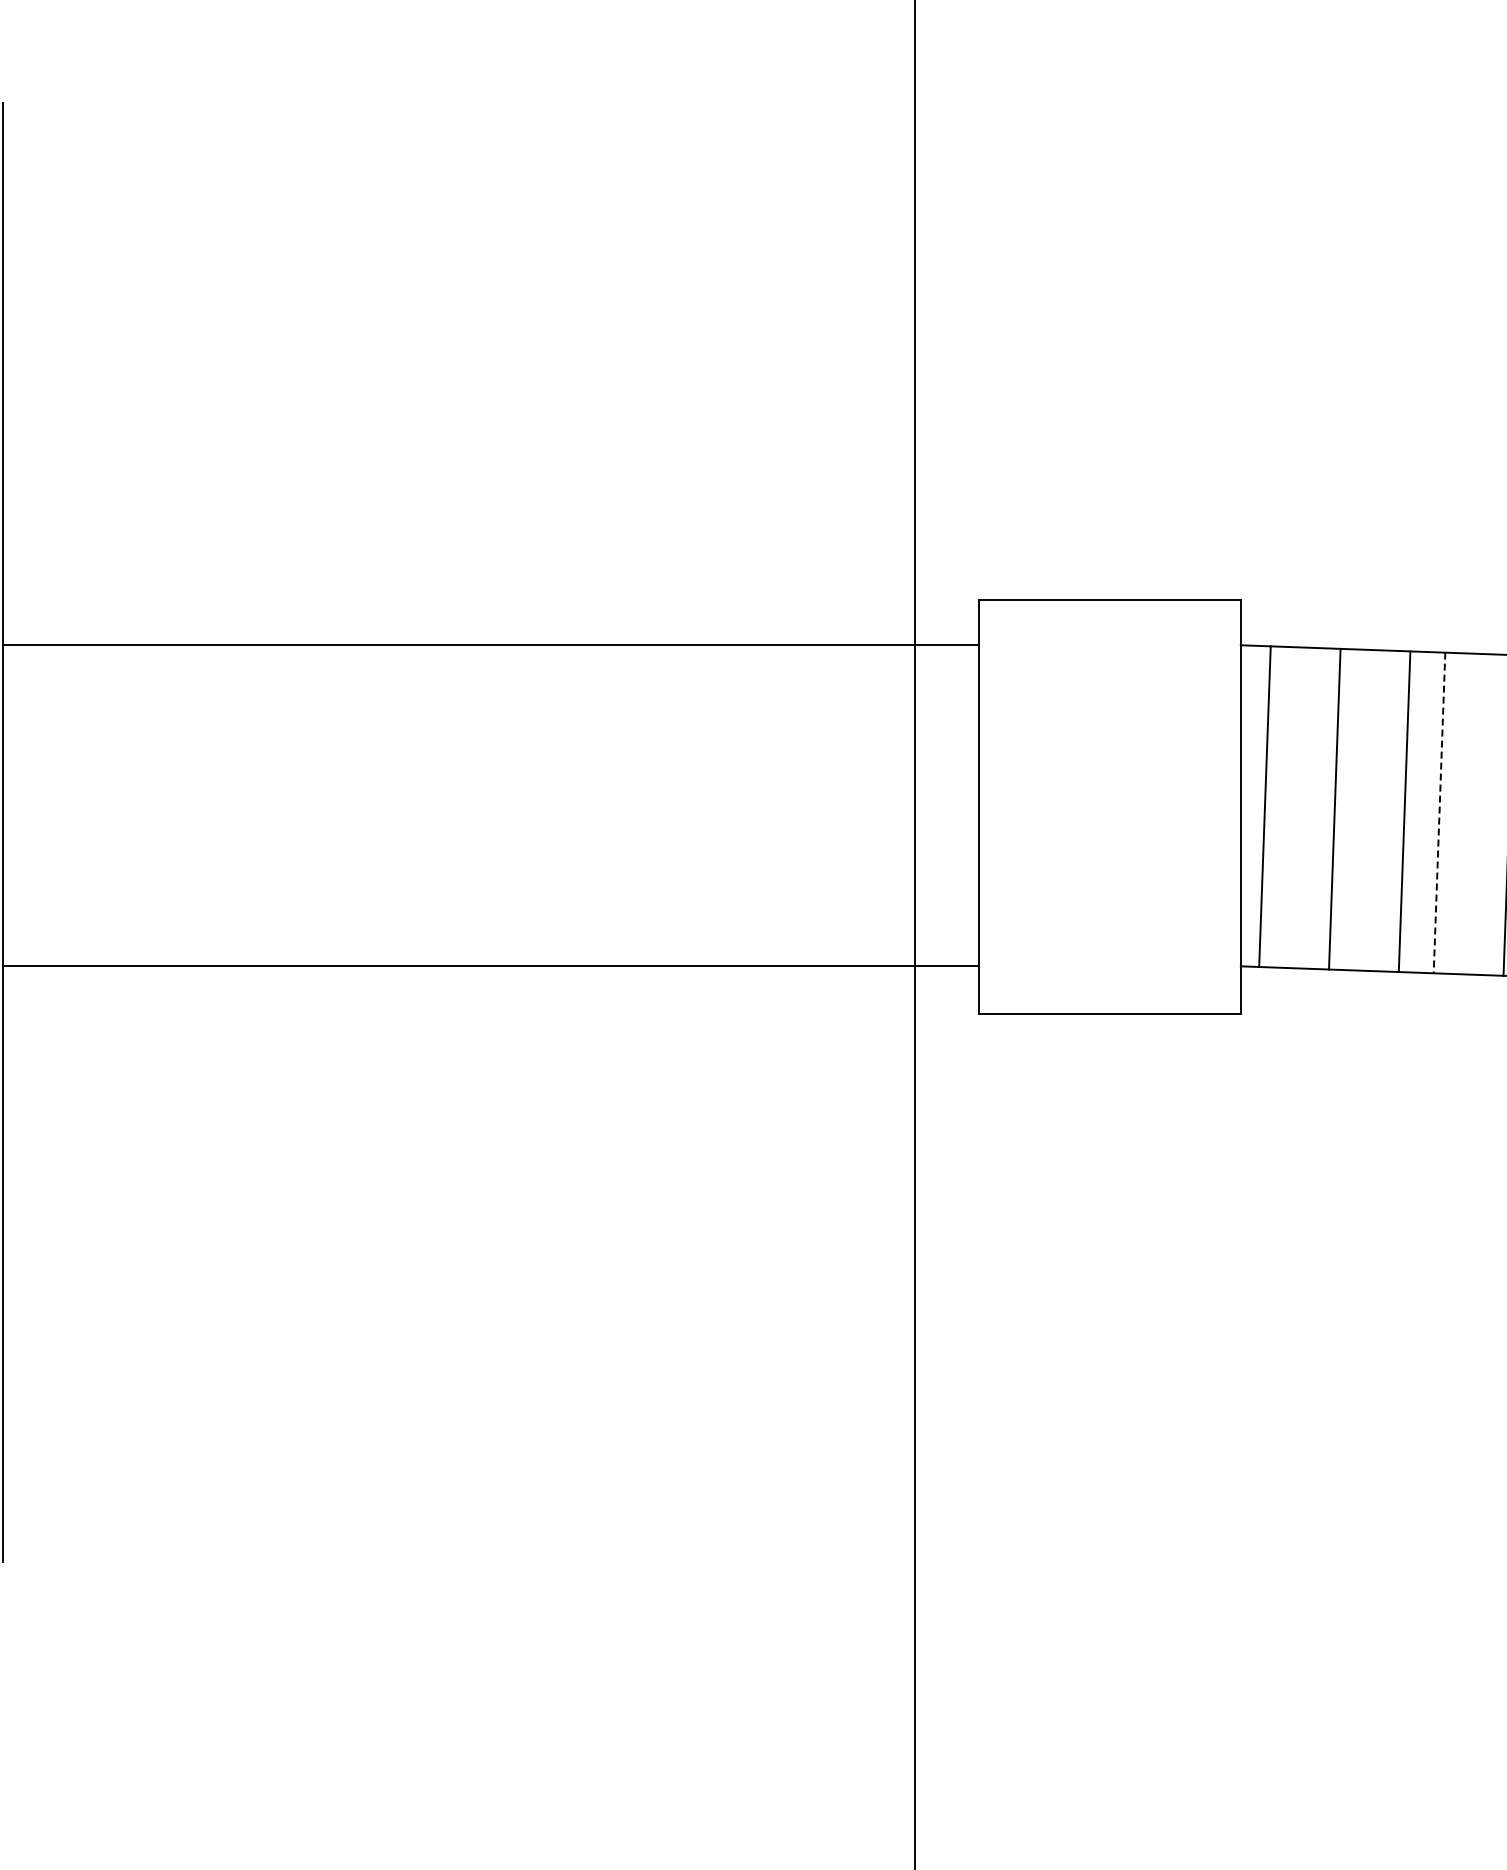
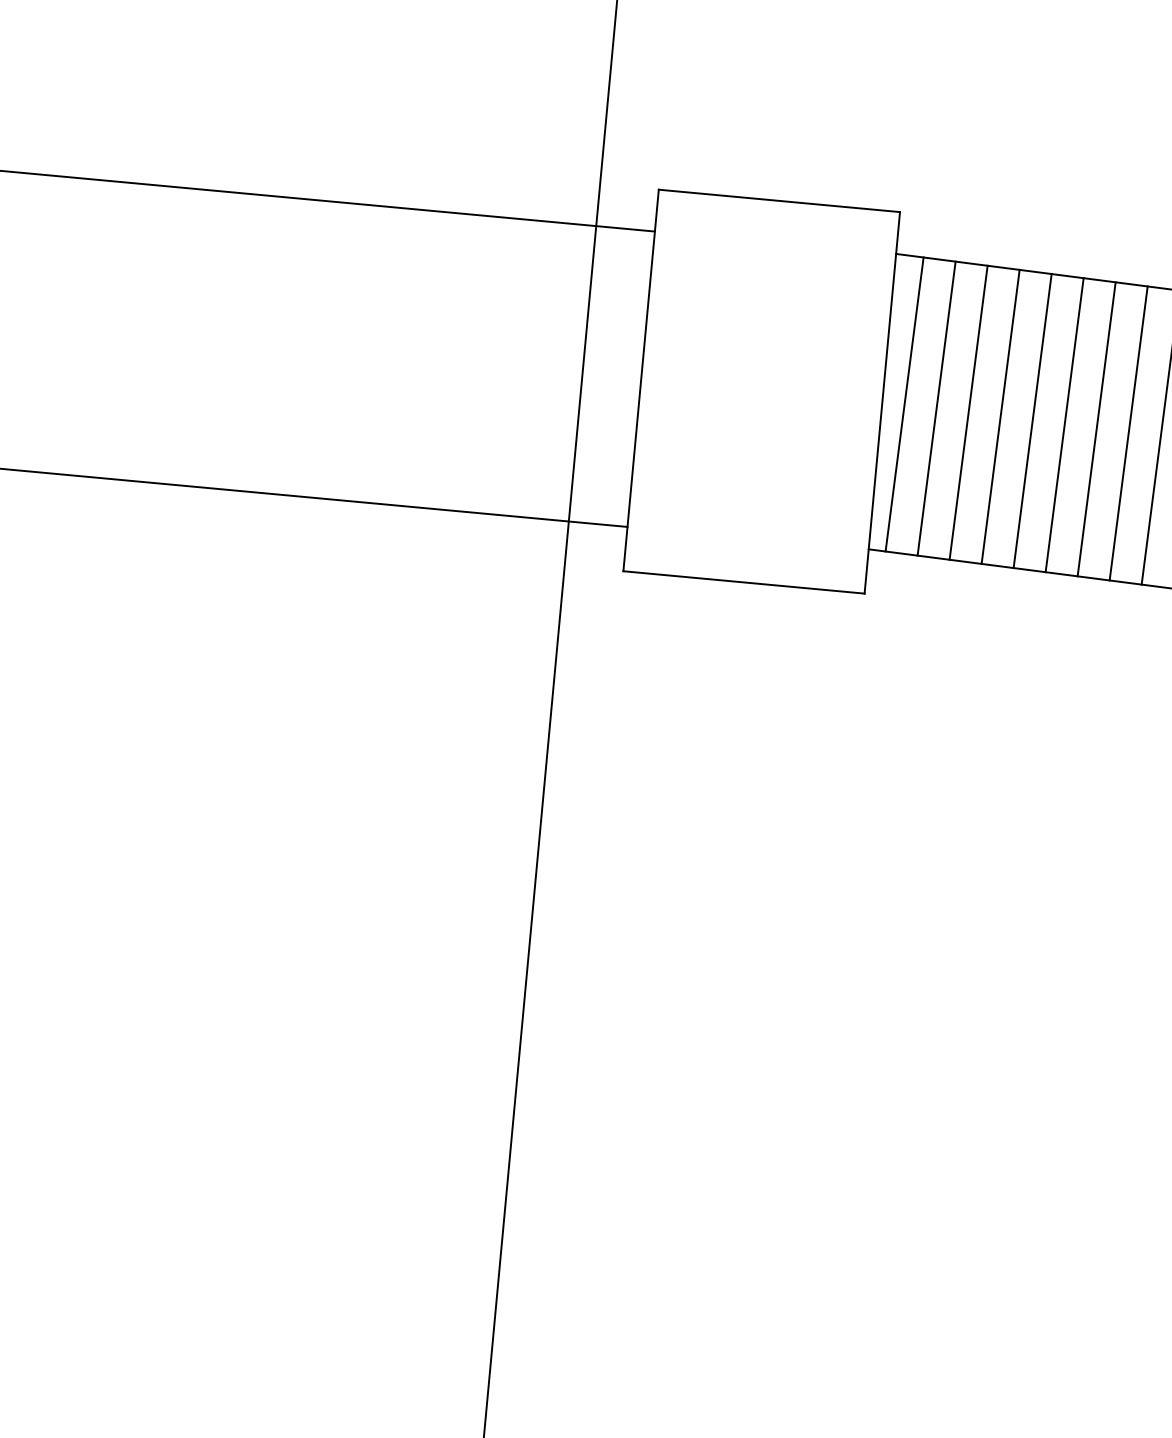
line: (1299, 807) -> (936, 408), added
line: (1369, 810) -> (1000, 416), added
line: (1439, 813) -> (1064, 425), dashed -> solid
line: (1474, 813) -> (1096, 428), added

